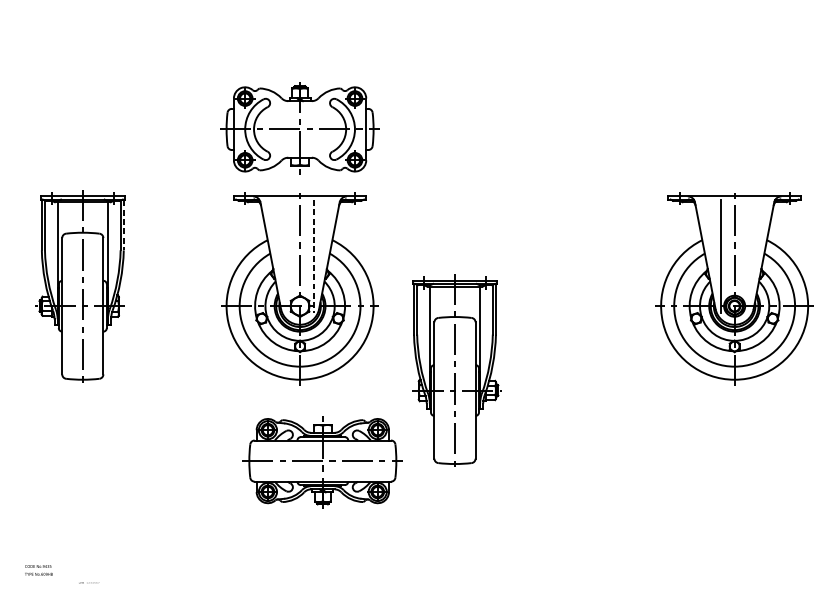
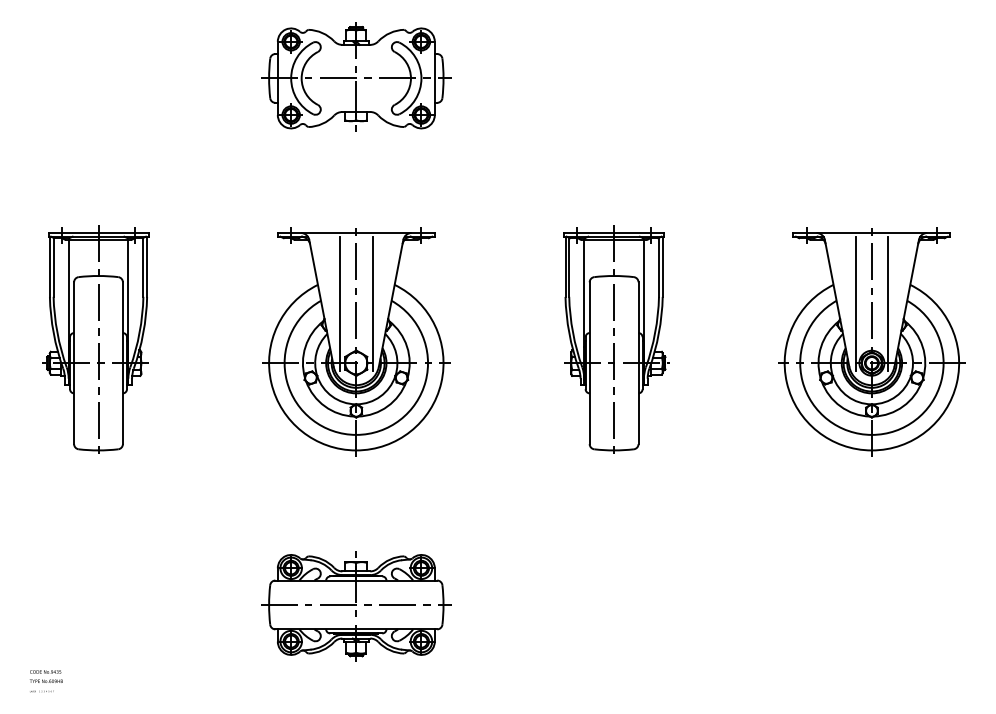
part: (300, 127) -> (356, 76), moved
line: (124, 225) -> (147, 267), dashed -> solid
line: (286, 256) -> (340, 304), added
line: (313, 256) -> (372, 304), dashed -> solid
line: (748, 256) -> (888, 304), added
part: (457, 370) -> (616, 339), moved
part: (322, 462) -> (356, 606), moved
text: (88, 582) -> (41, 691), moved

